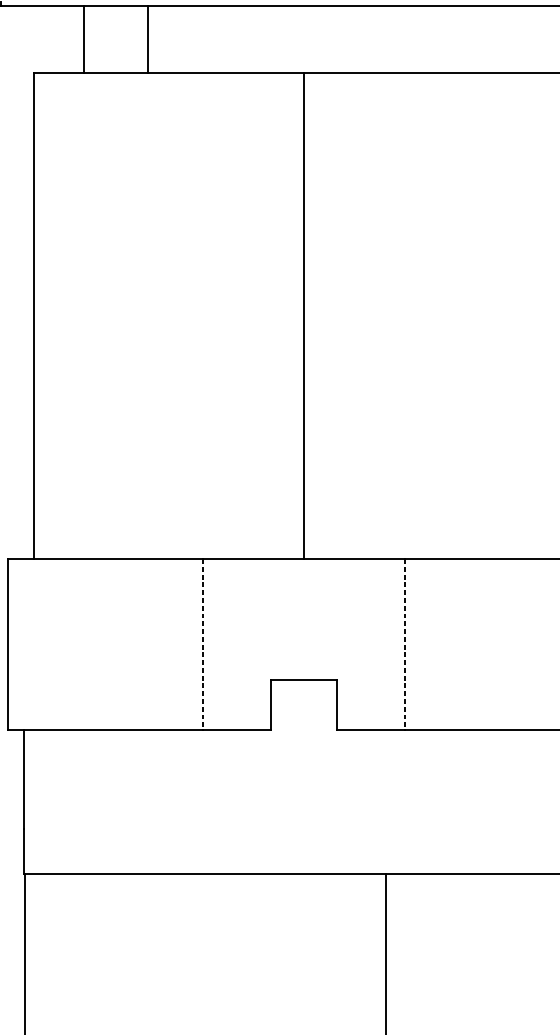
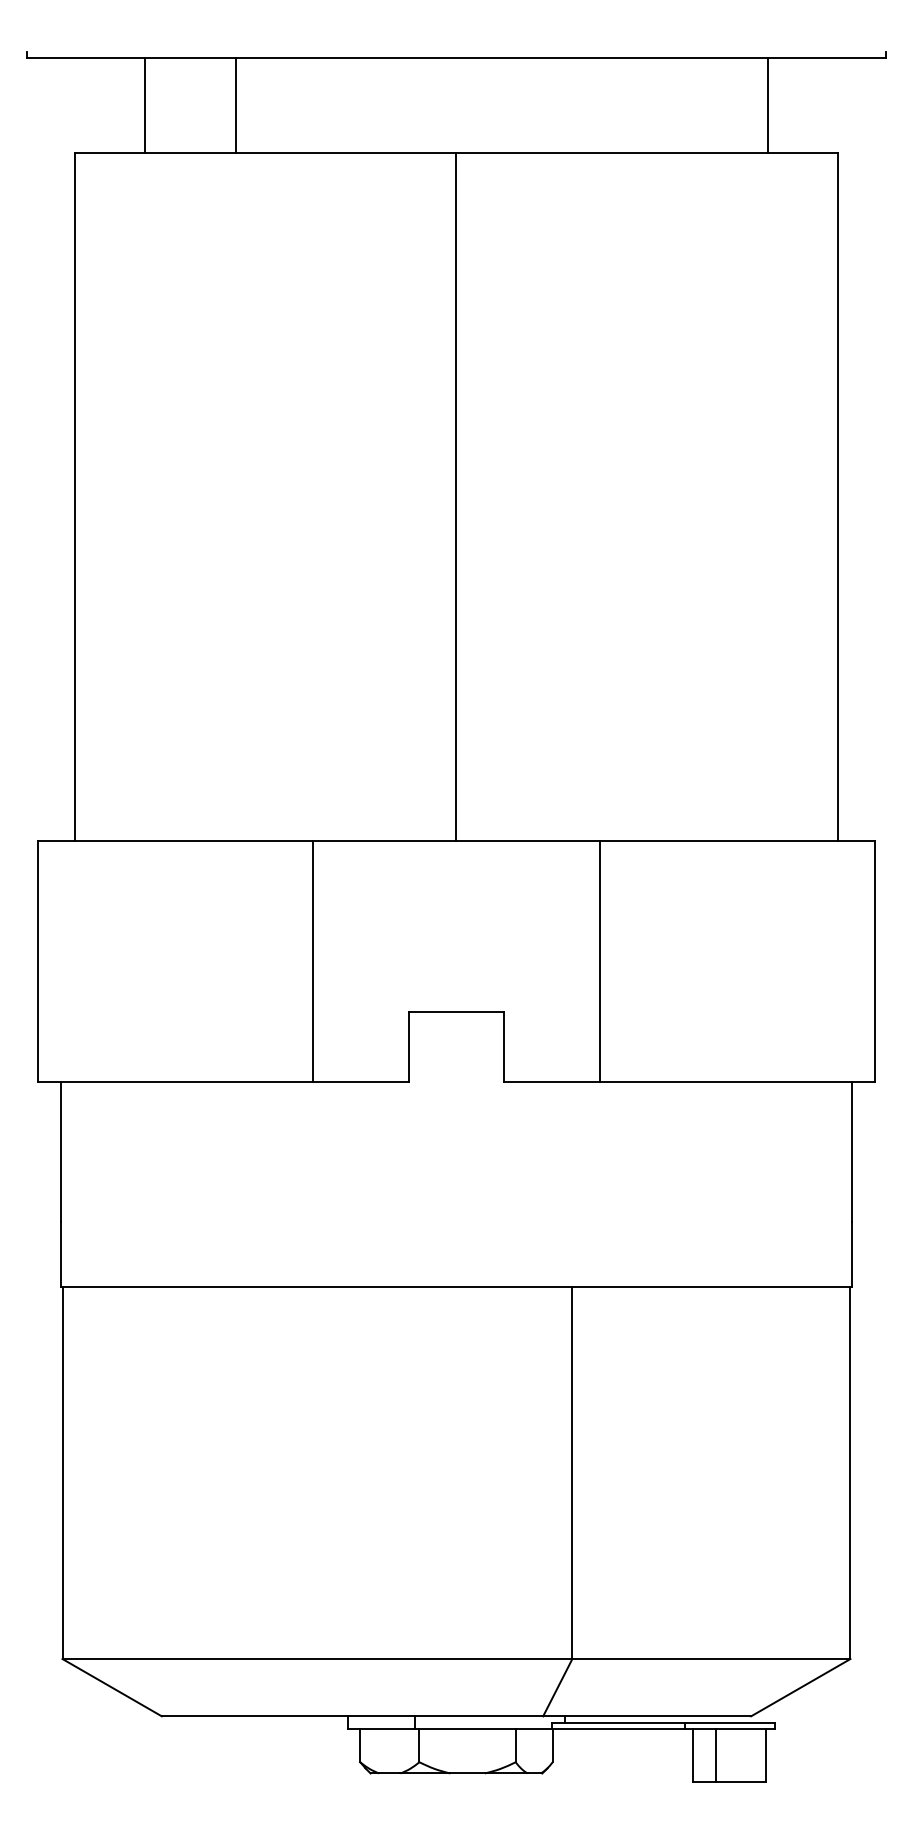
line: (523, 39) -> (767, 105), added
line: (202, 644) -> (313, 961), dashed -> solid
line: (404, 644) -> (599, 961), dashed -> solid

